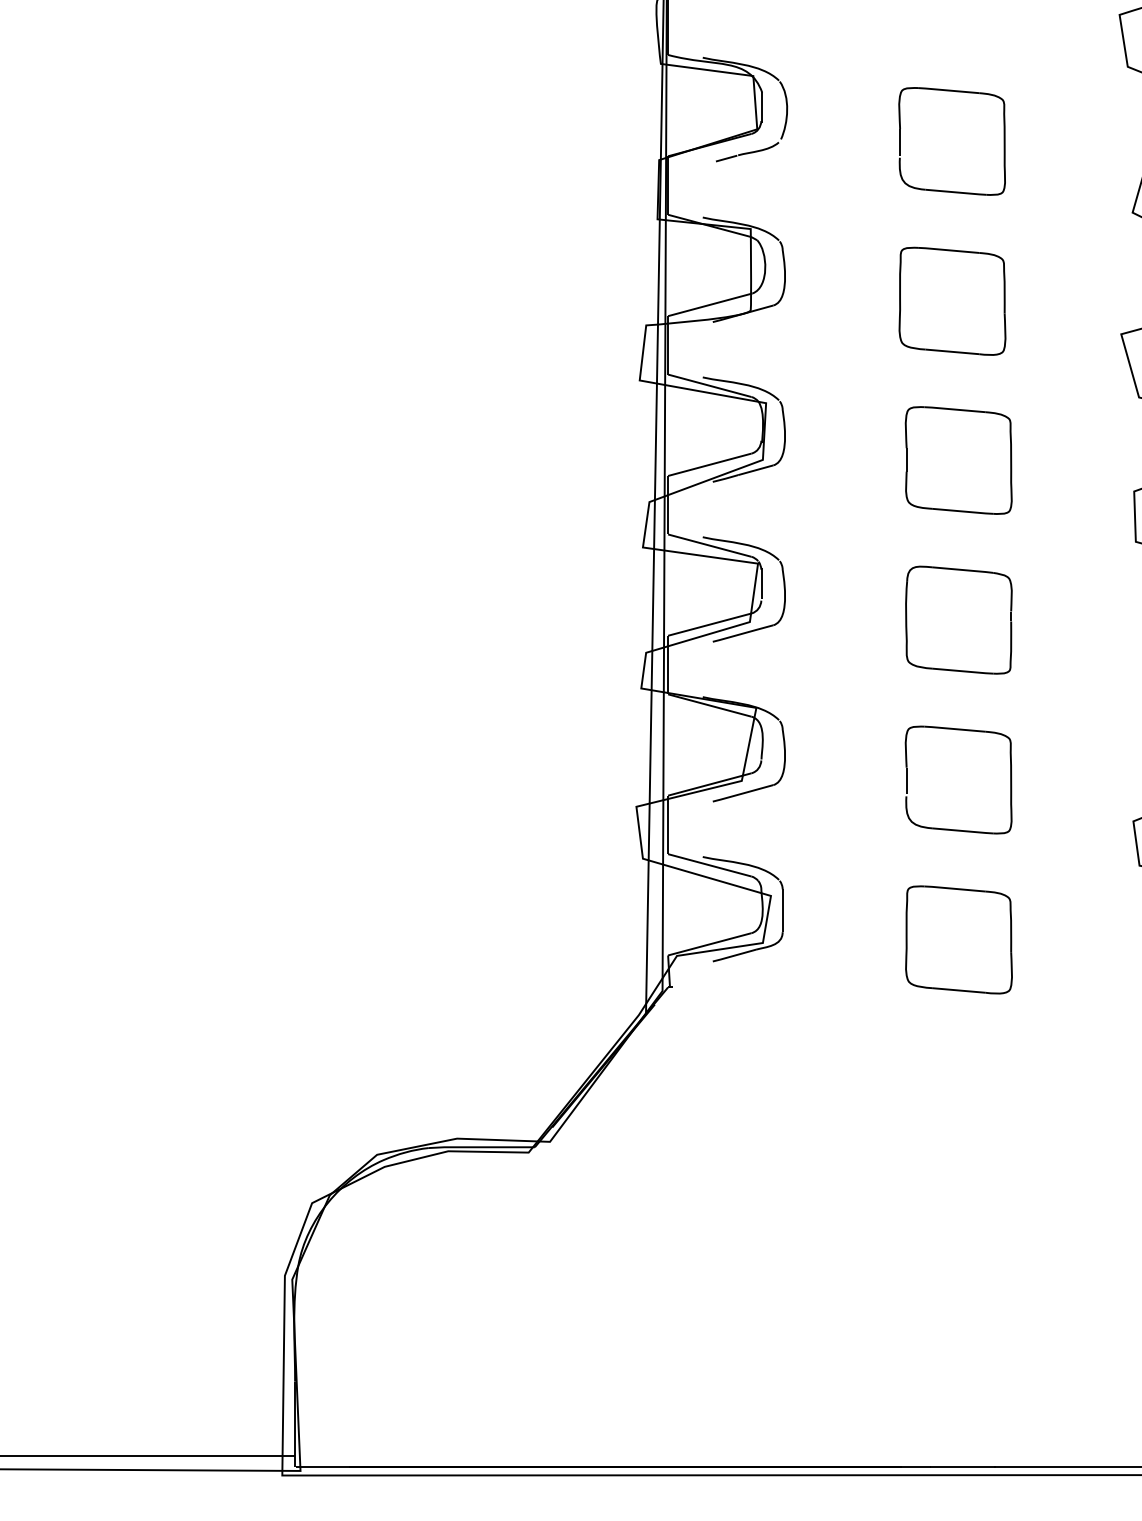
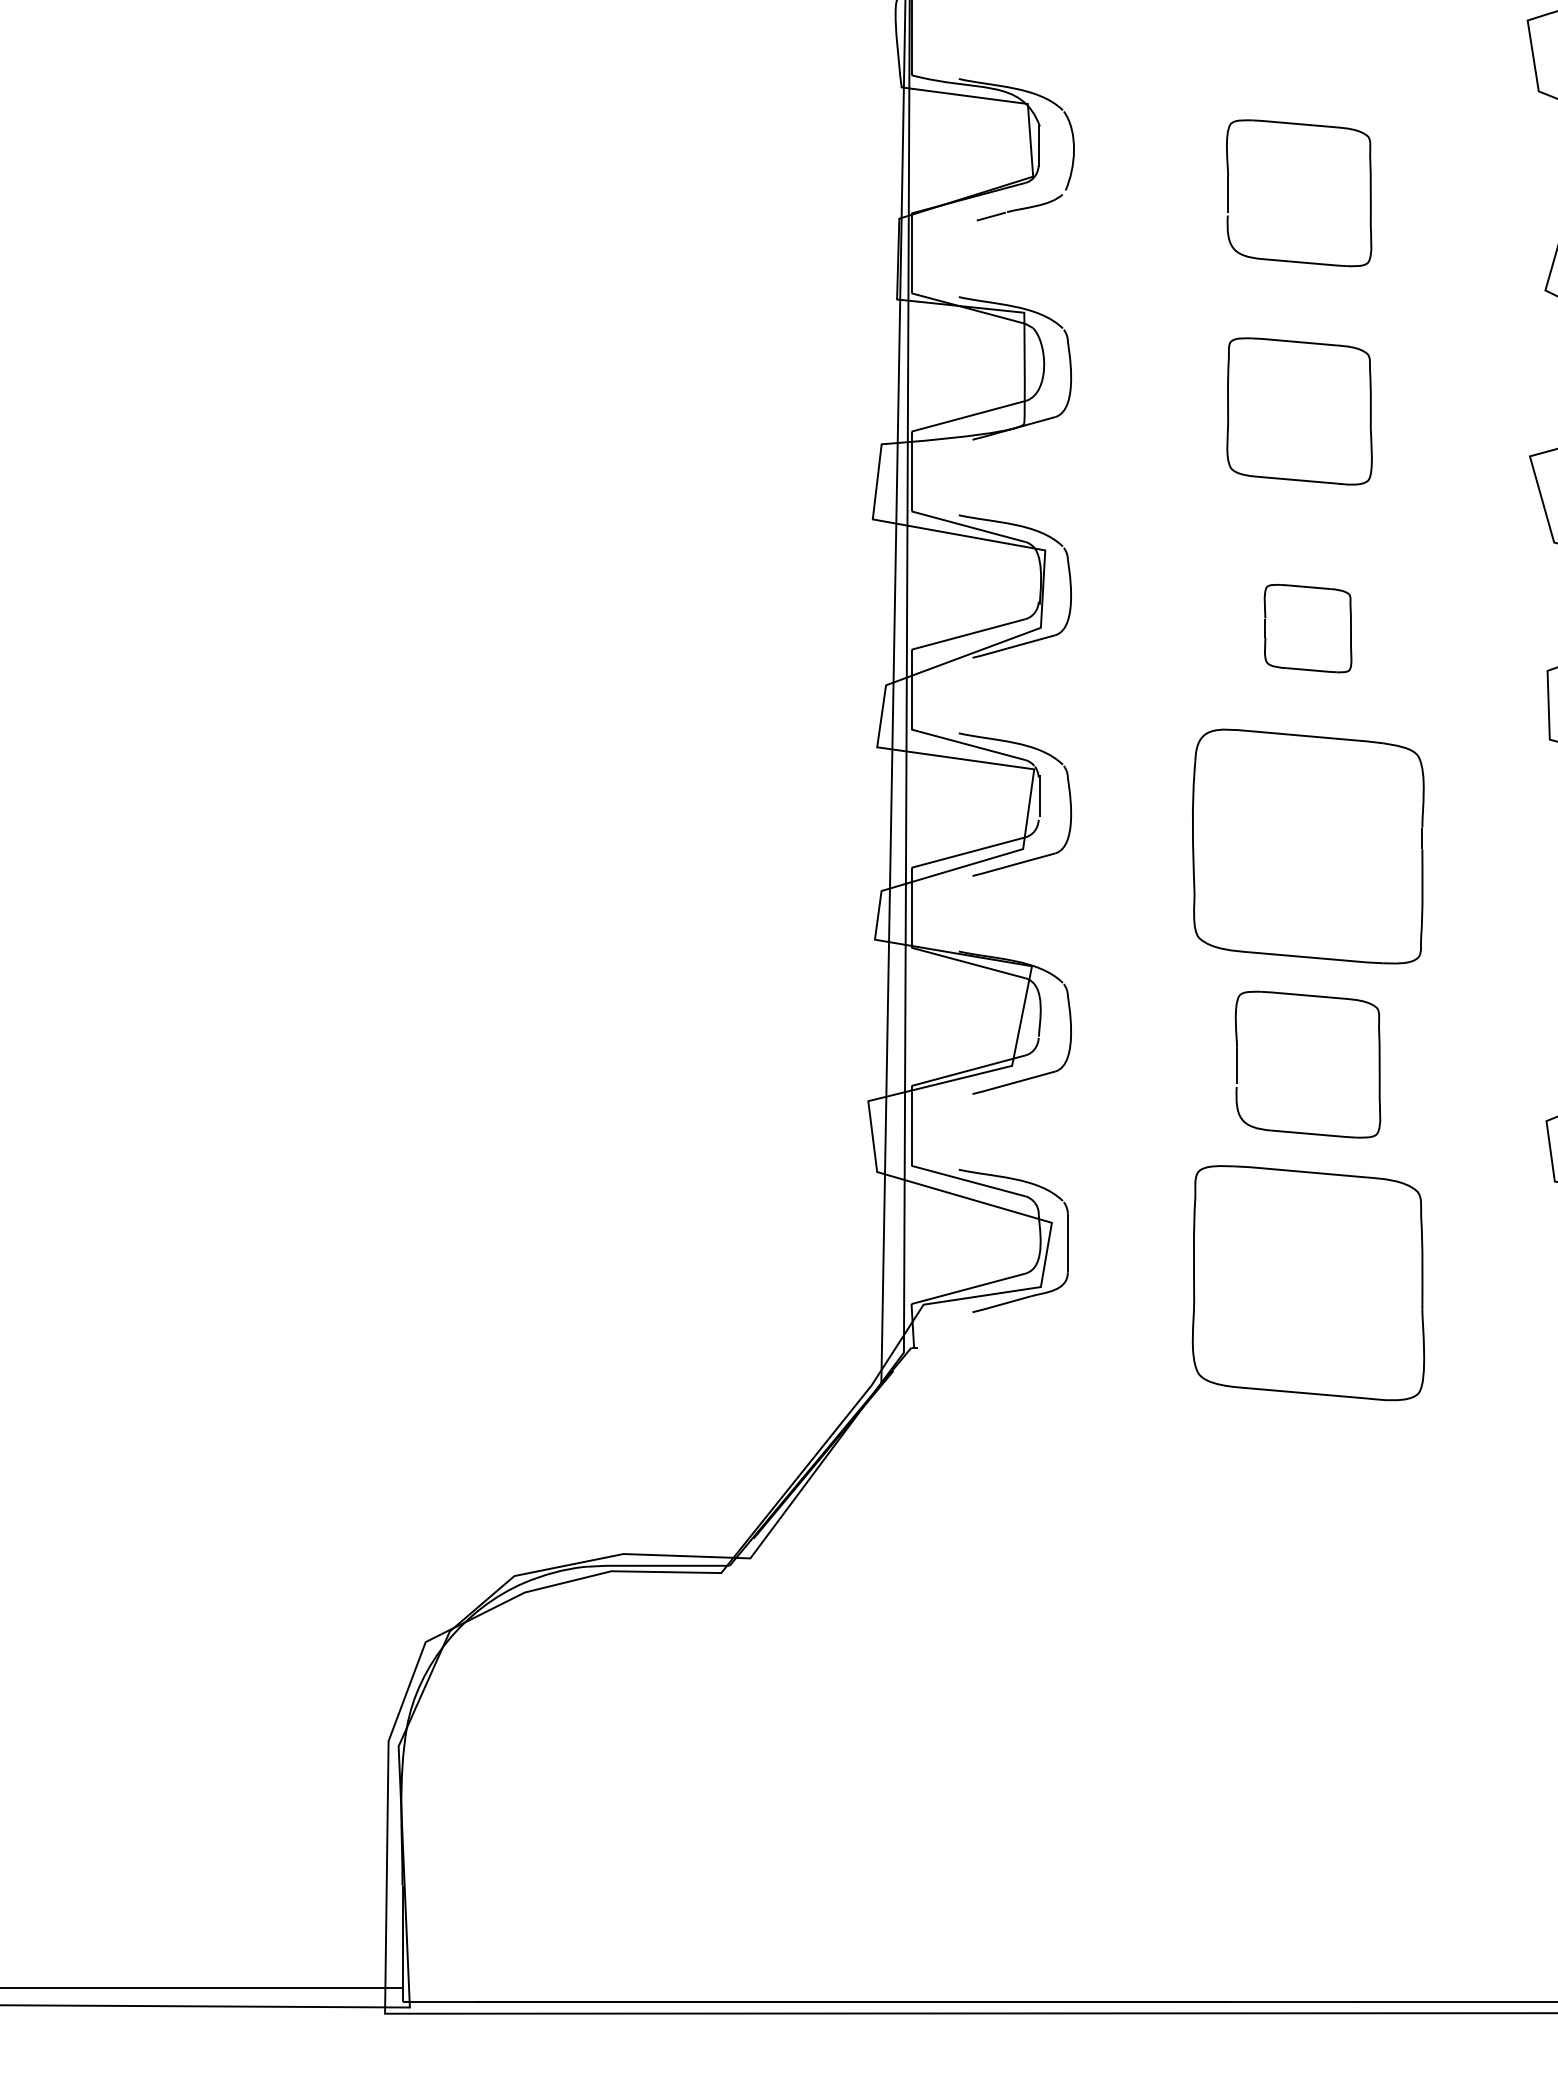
part: (958, 460) -> (1307, 628), size x0.6
part: (959, 620) -> (1308, 846), size x1.6
part: (959, 939) -> (1308, 1282), size x1.6

